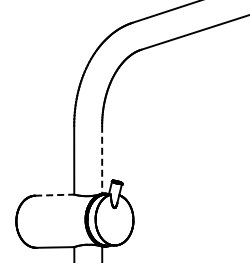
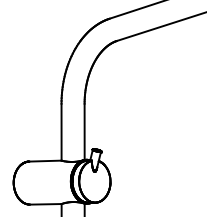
line: (102, 159) -> (84, 131), dashed -> solid
line: (54, 195) -> (45, 161), dashed -> solid

